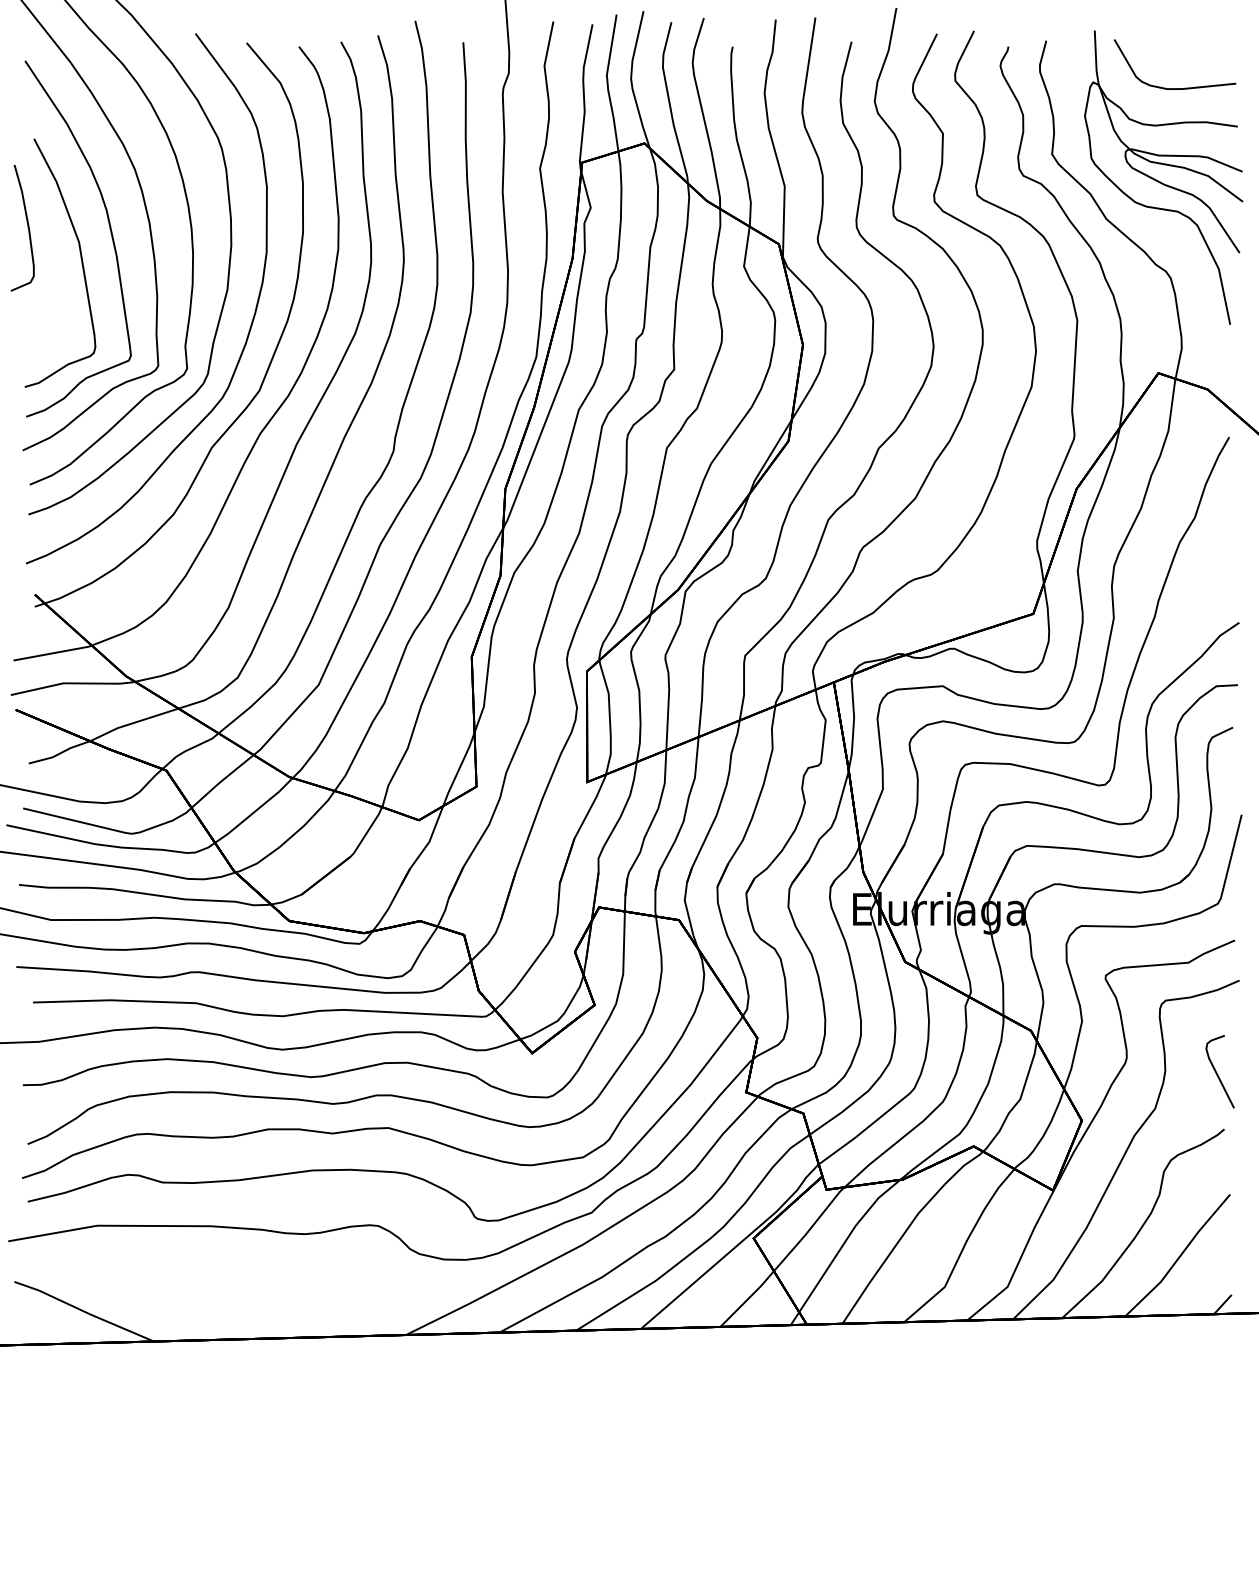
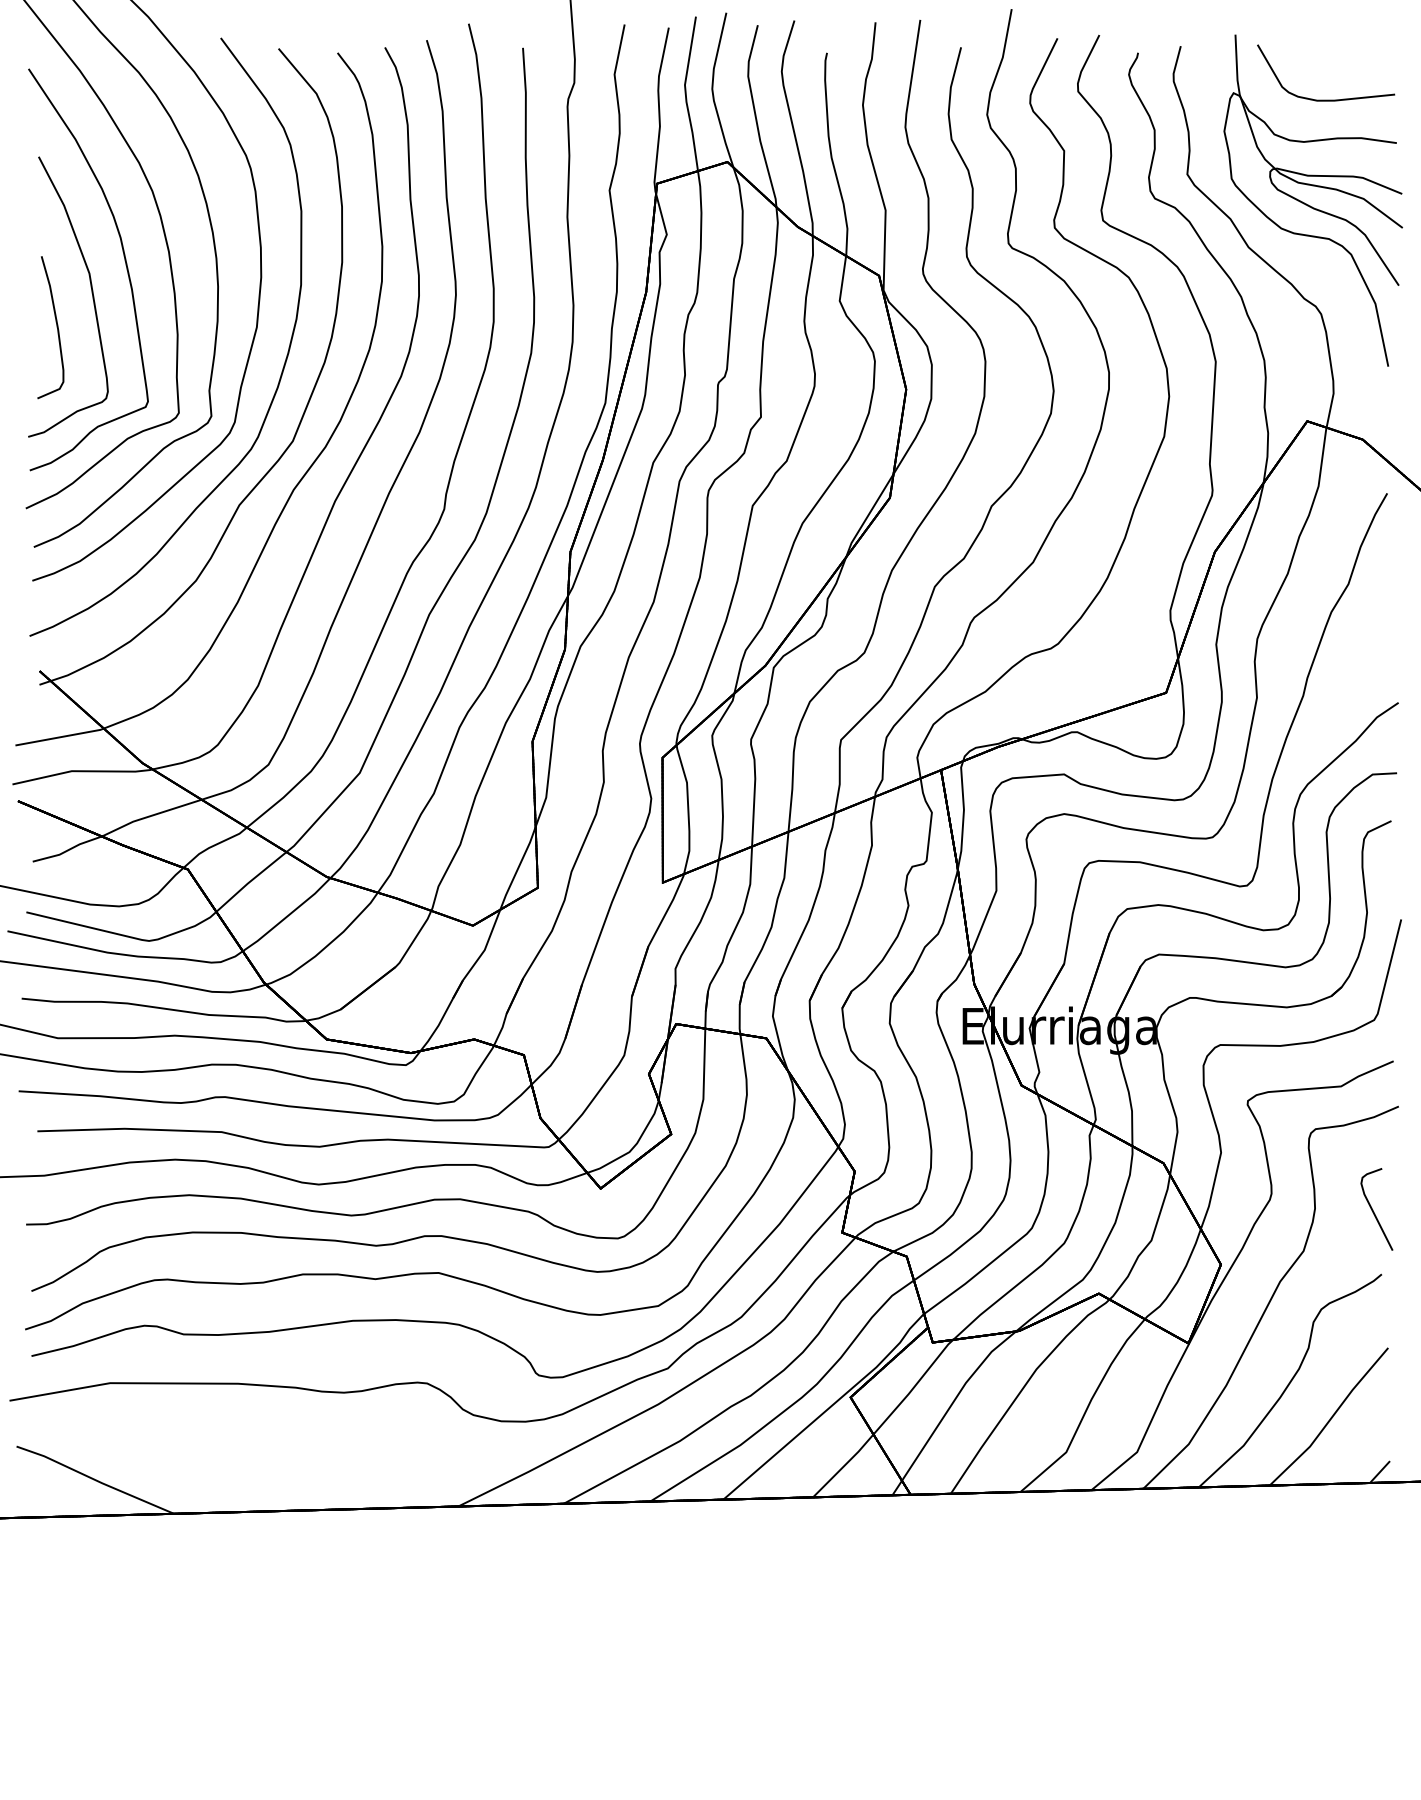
curve: (27, 228) -> (56, 327), moved

